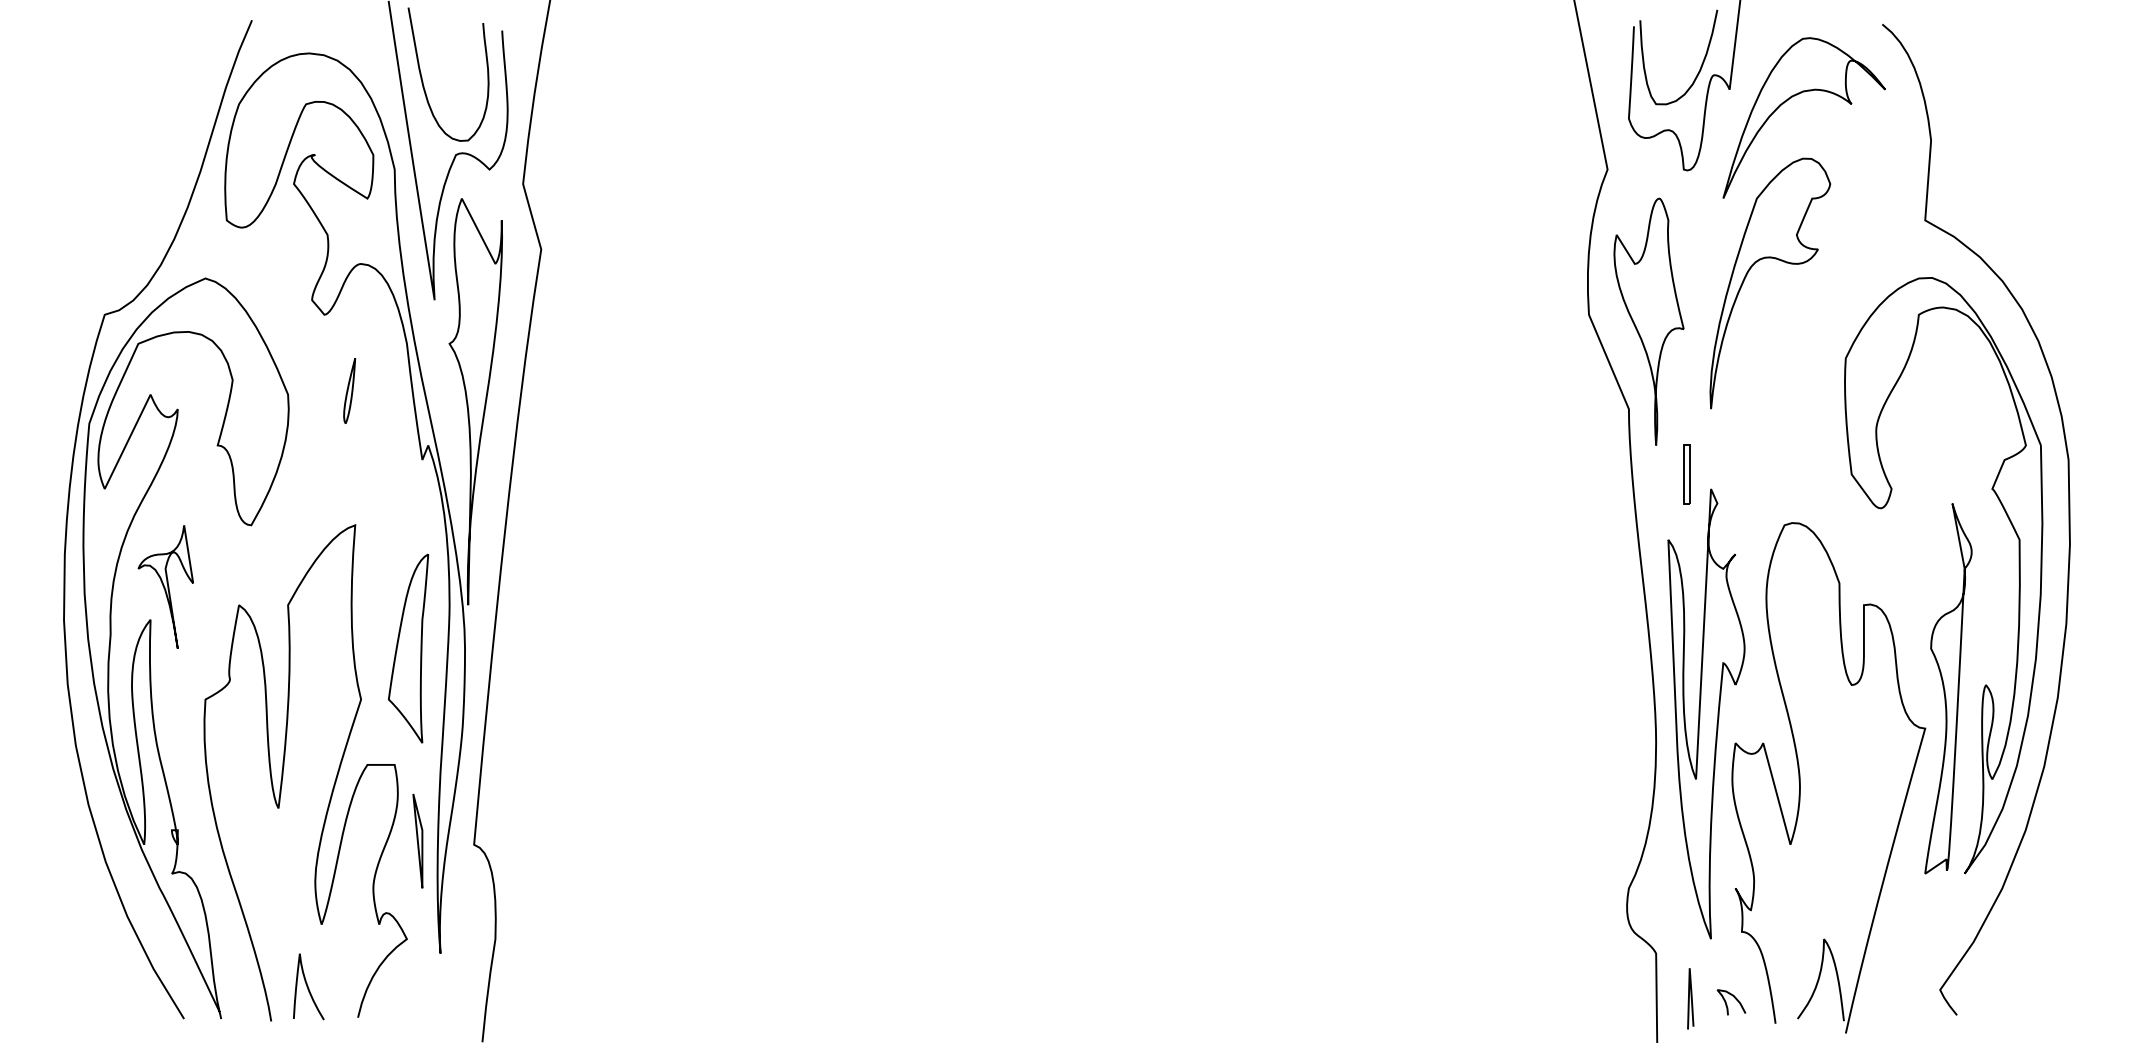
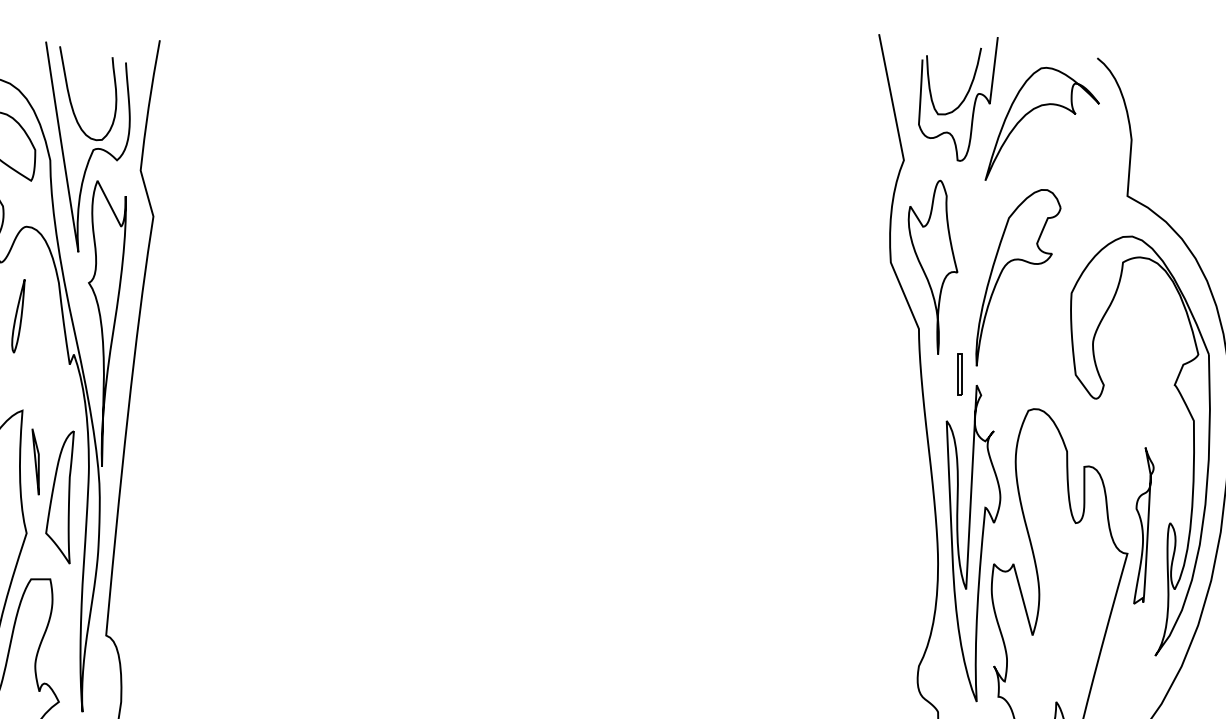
part: (1748, 273) -> (1003, 270), moved
part: (349, 390) -> (18, 315), size x1.6
part: (1948, 688) -> (1143, 525), size x0.6
part: (417, 840) -> (35, 461), moved

